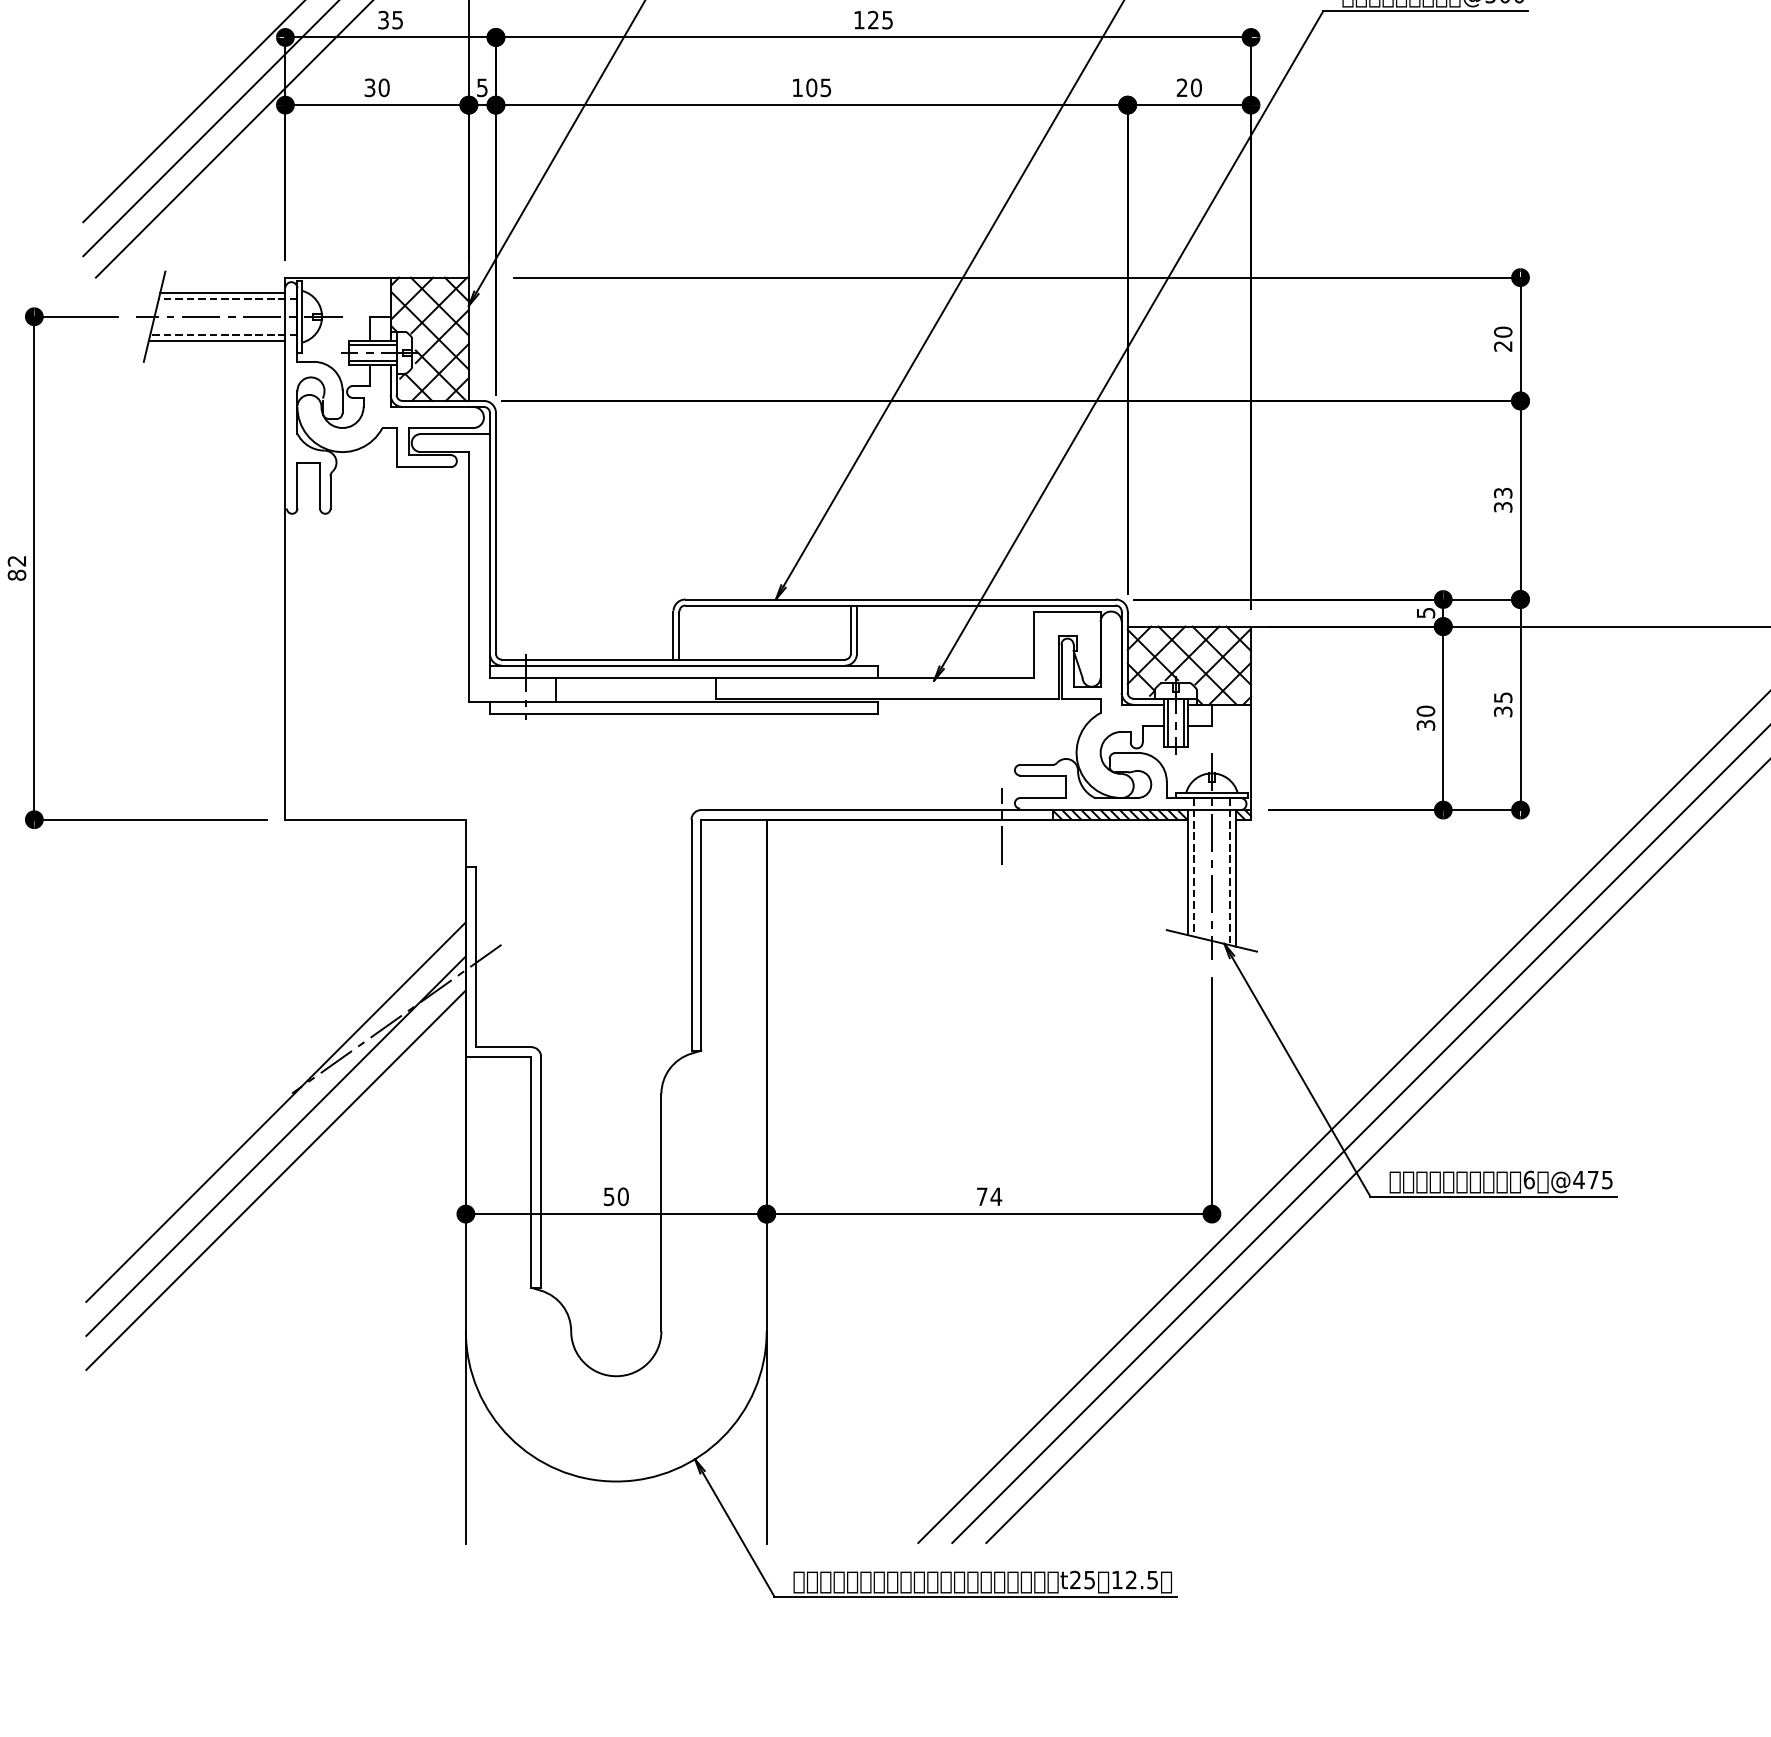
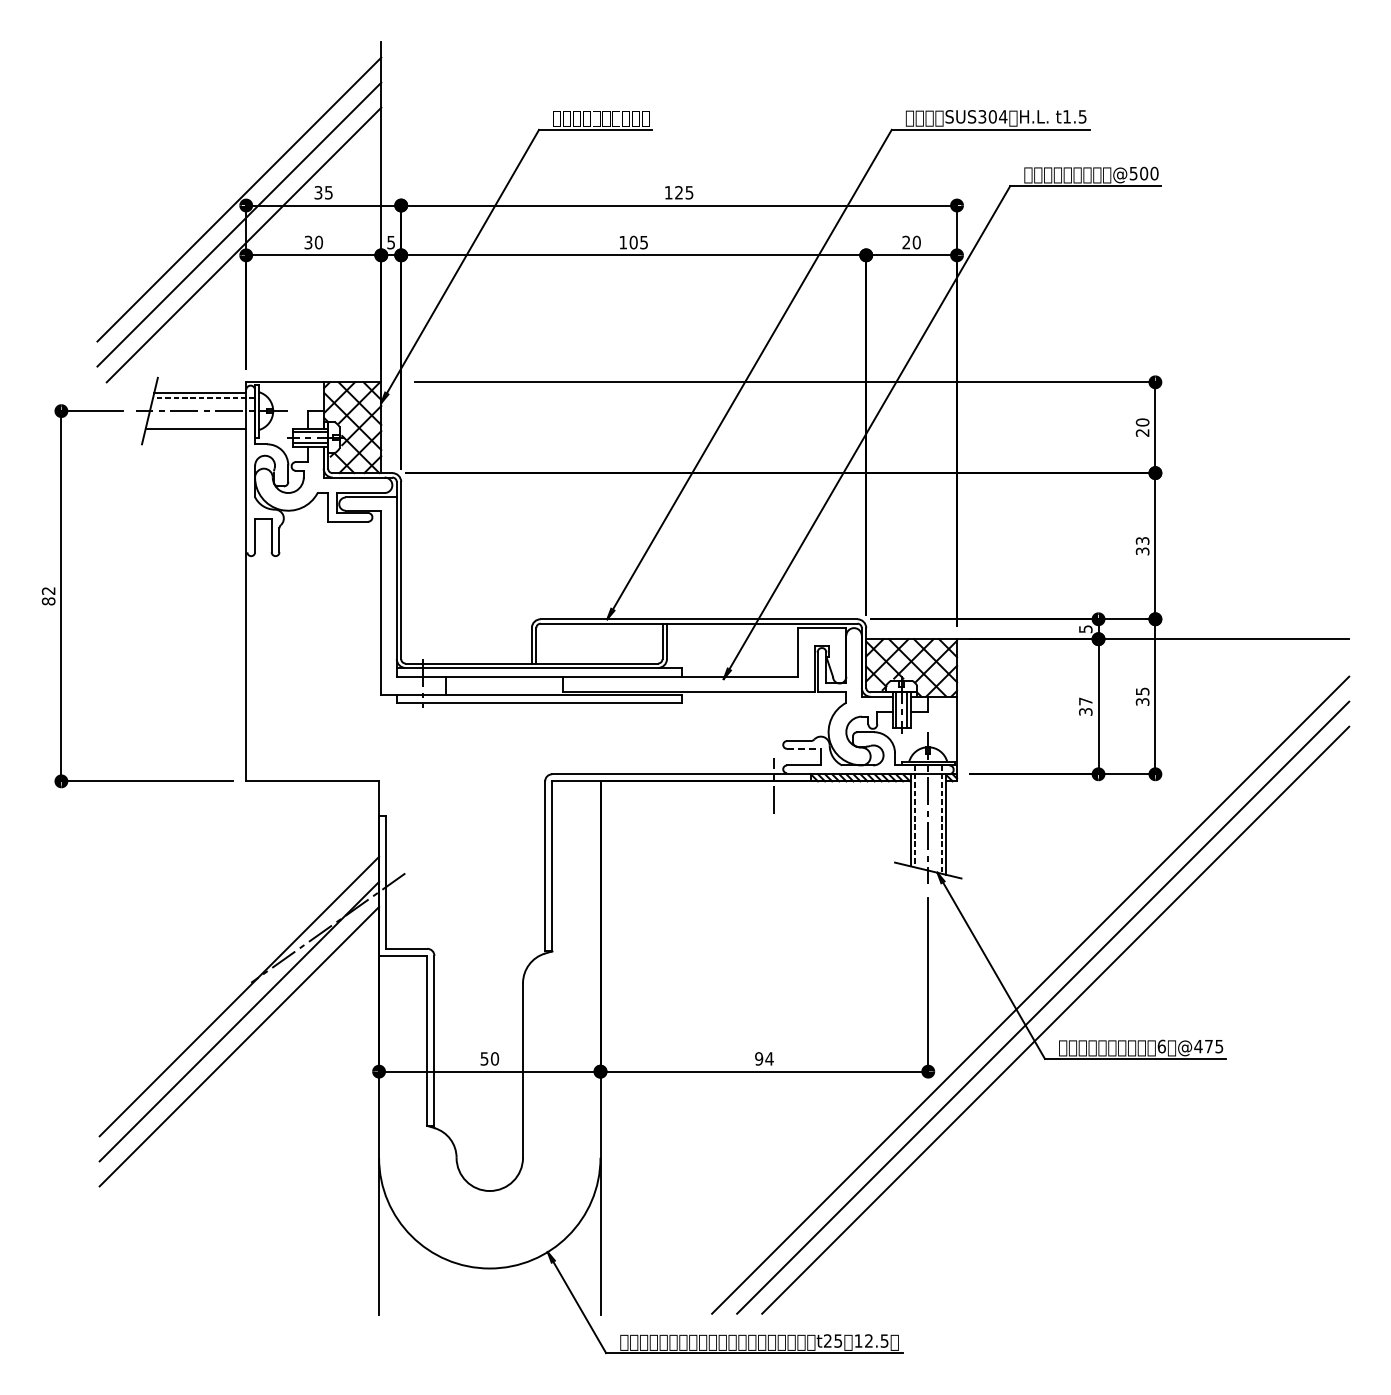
line: (223, 334) -> (200, 424), removed
text: (1425, 711) -> (1085, 701), 30 -> 37
line: (1042, 775) -> (803, 748), solid -> dashed
text: (982, 1196) -> (759, 1058), 74 -> 94

